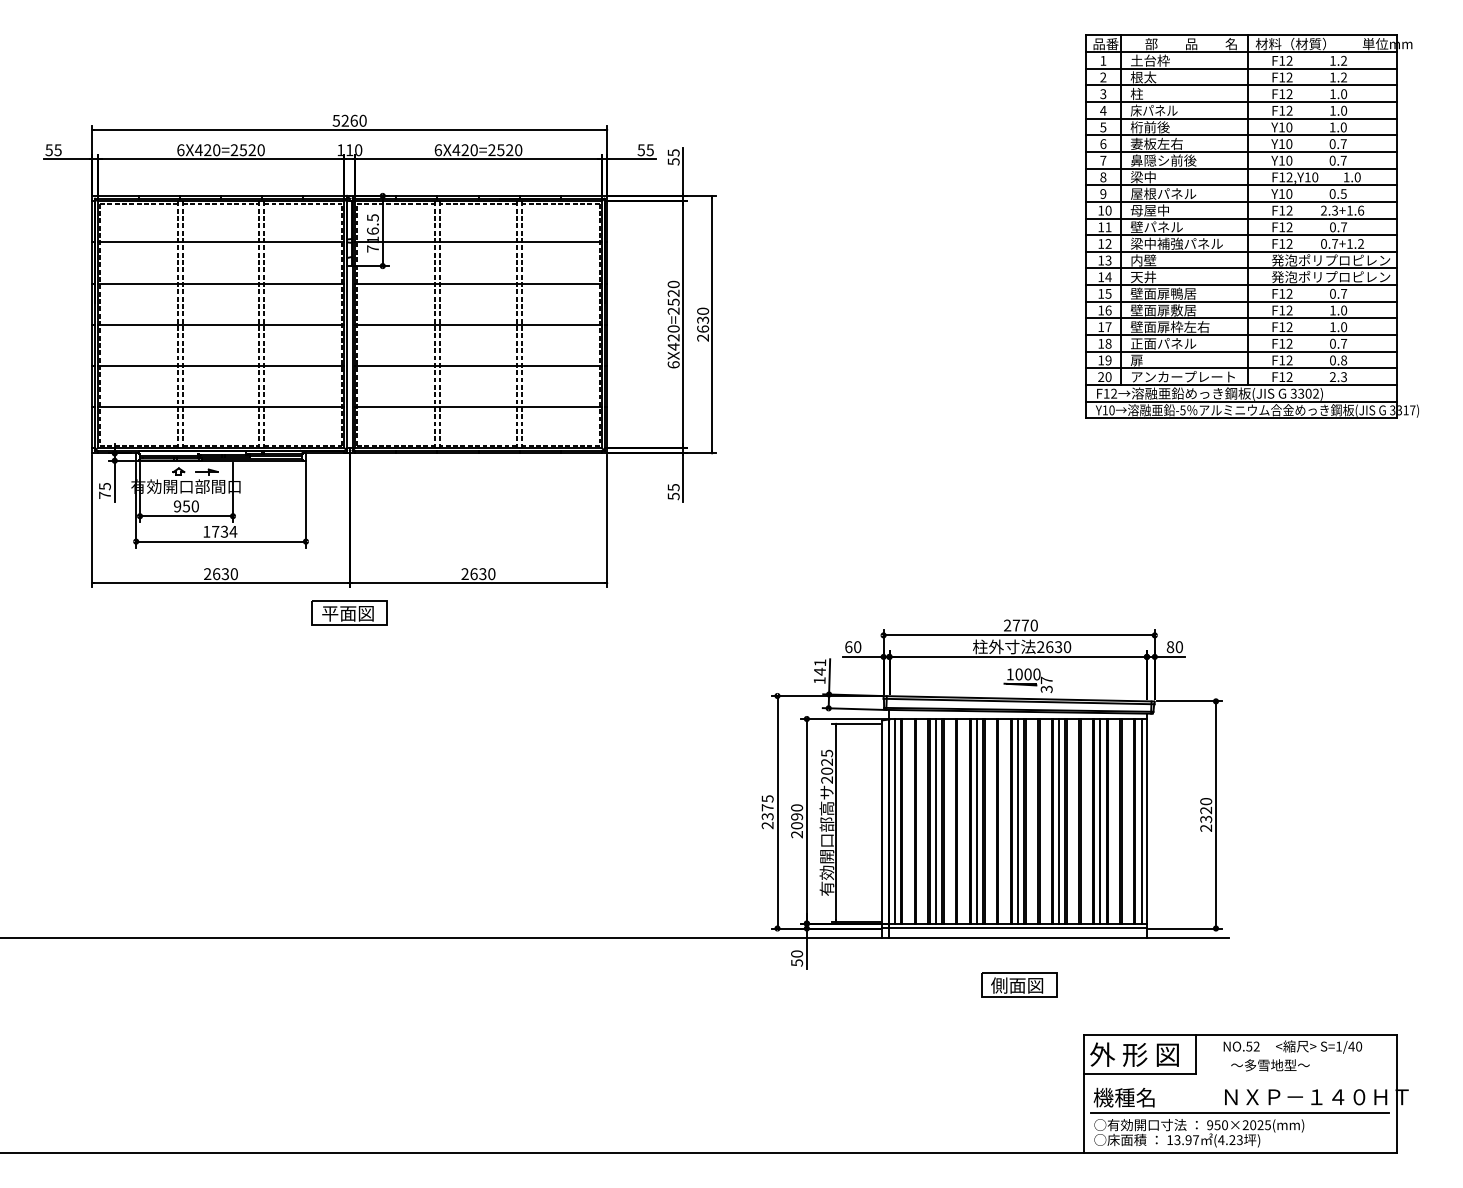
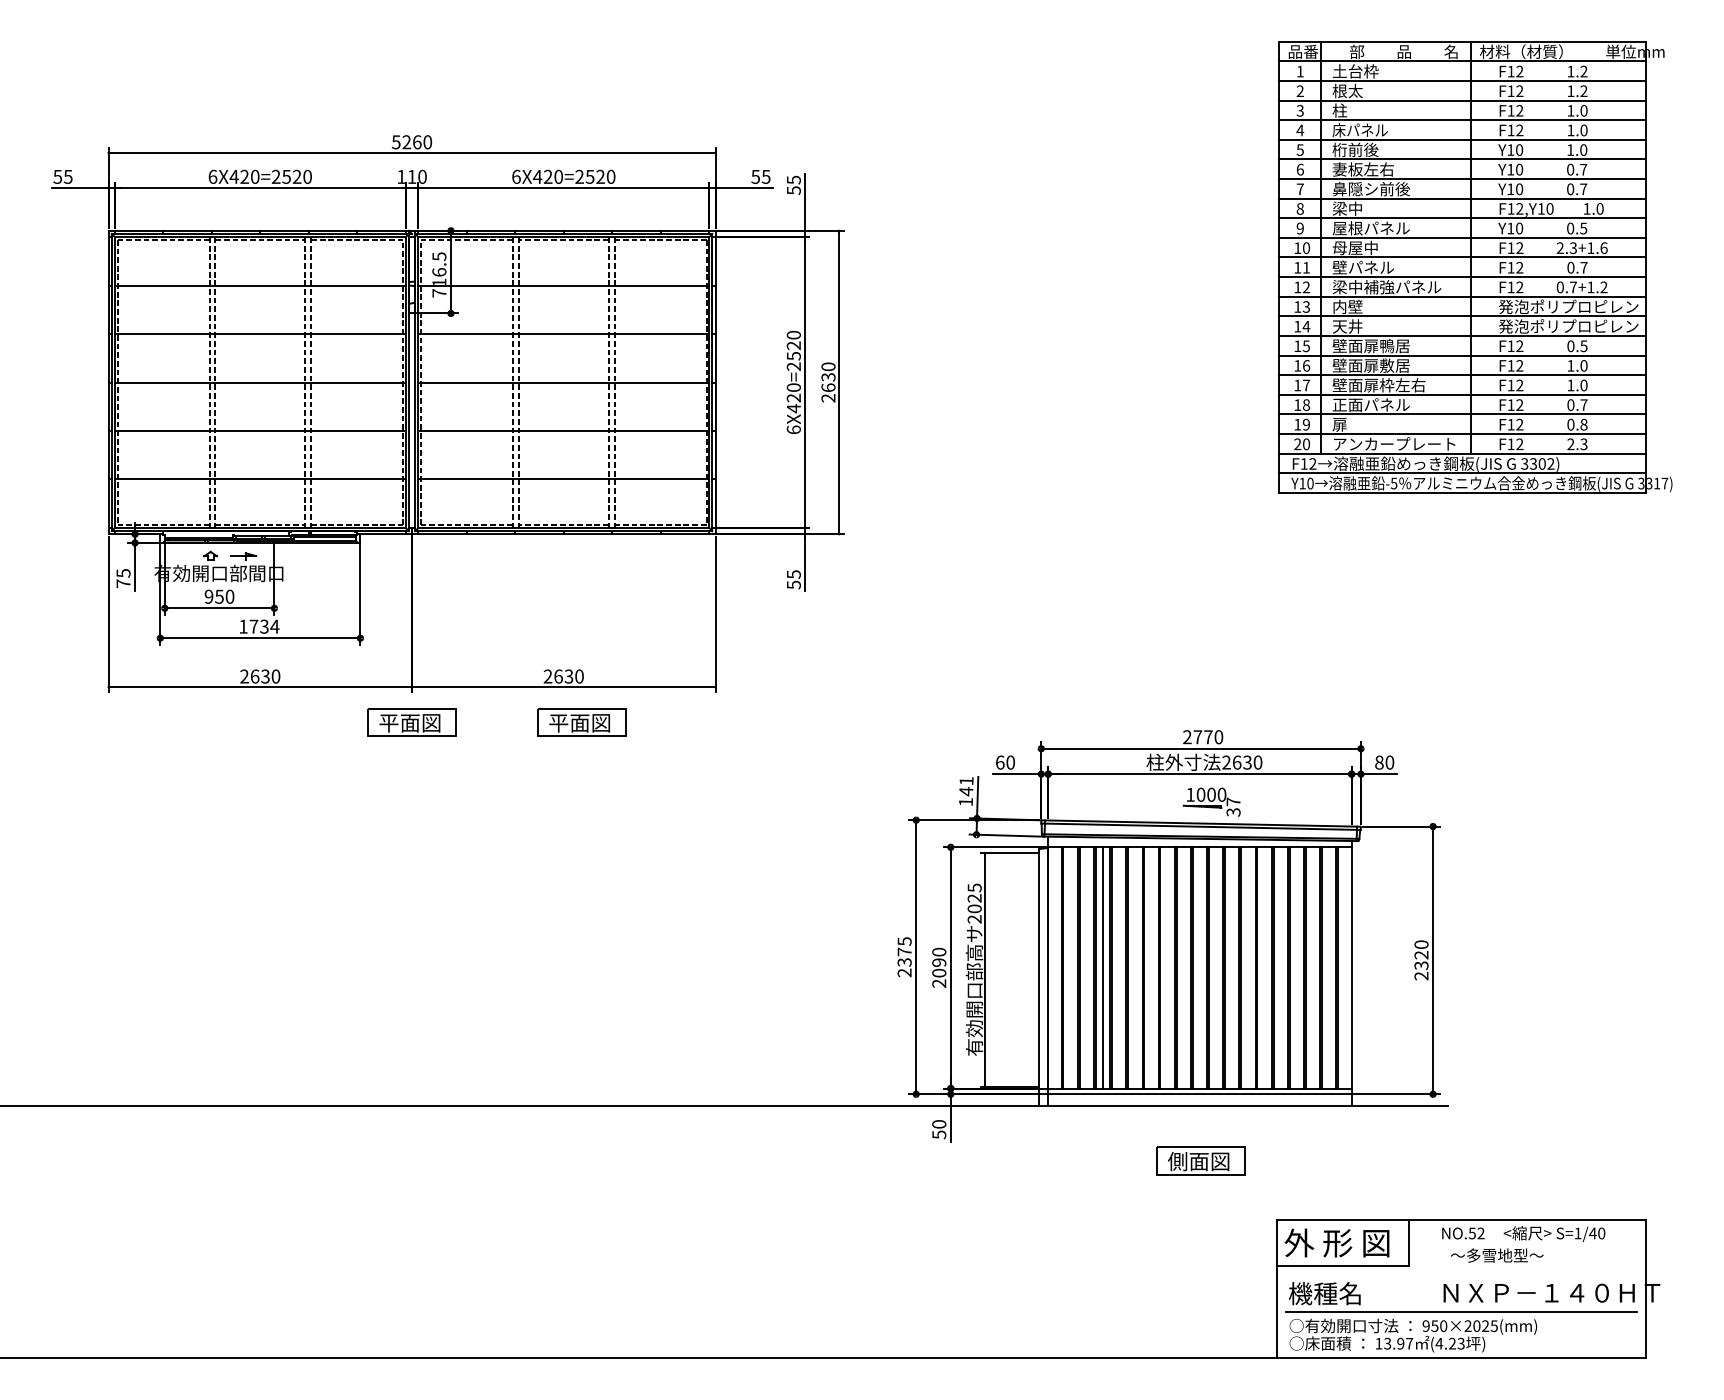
text: (1344, 293) -> (1584, 345), 0.7 -> 0.5
part: (493, 612) -> (581, 721), added
line: (894, 820) -> (1054, 966), removed
line: (977, 820) -> (1151, 966), removed
line: (1018, 820) -> (1200, 966), removed
line: (1059, 820) -> (1248, 966), removed
line: (1100, 820) -> (1296, 966), removed
line: (1141, 820) -> (1345, 966), removed

